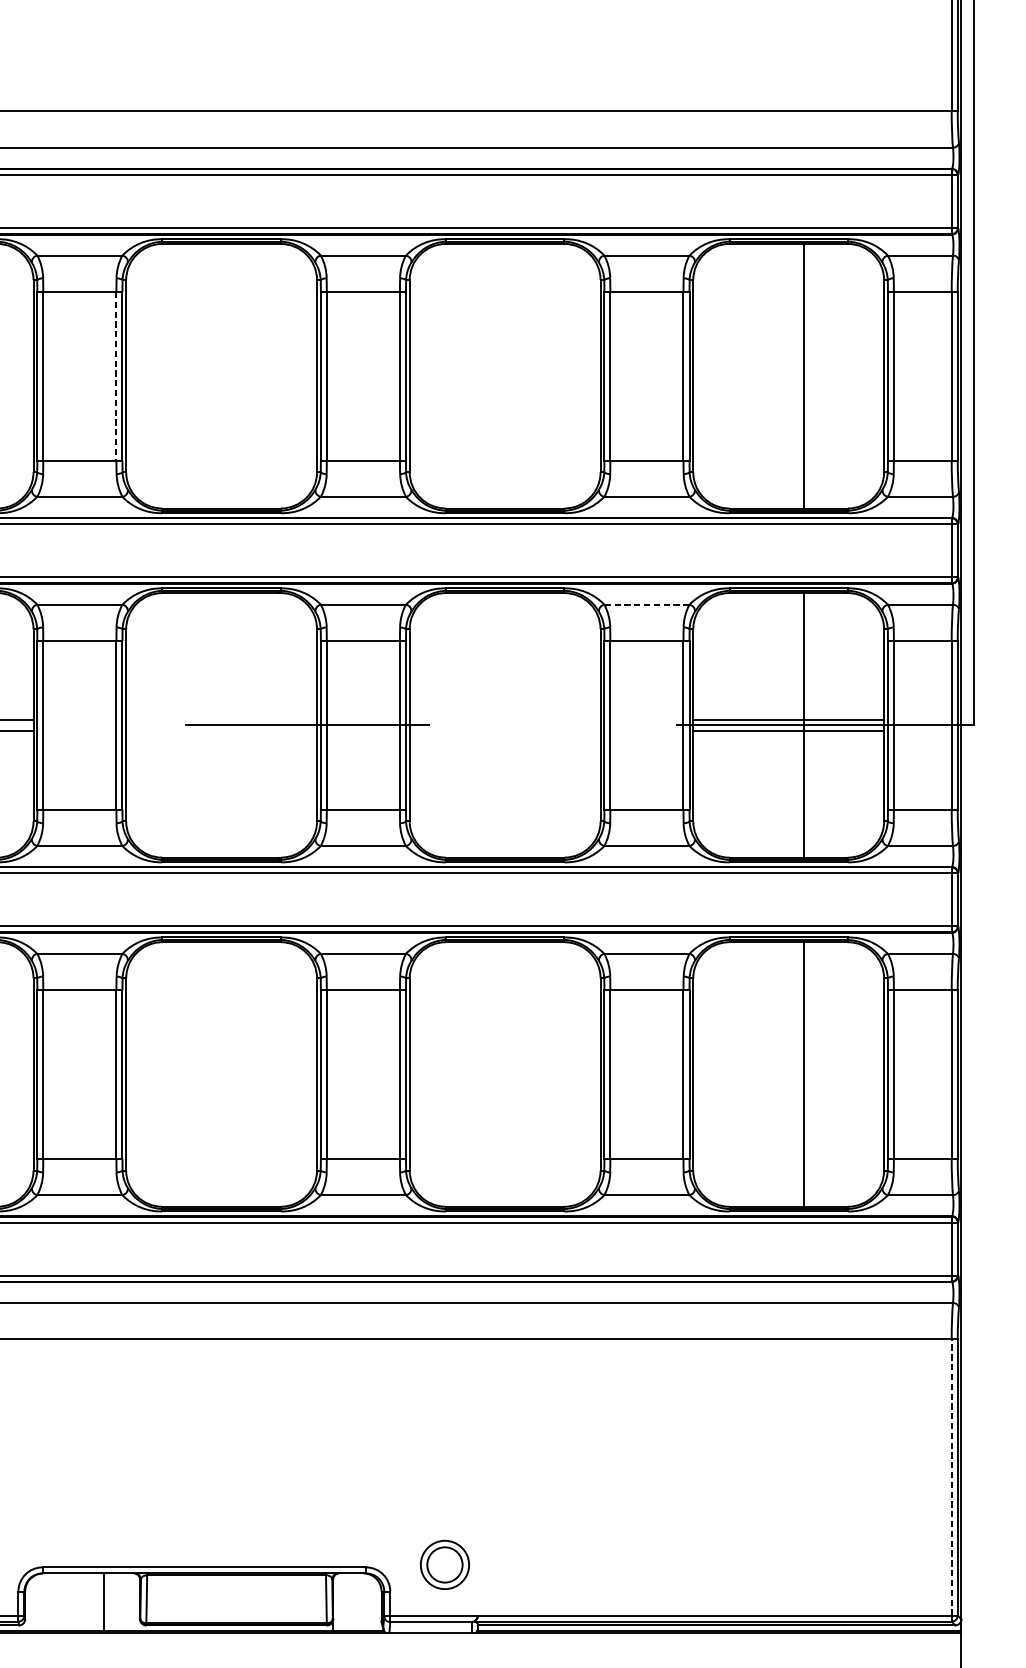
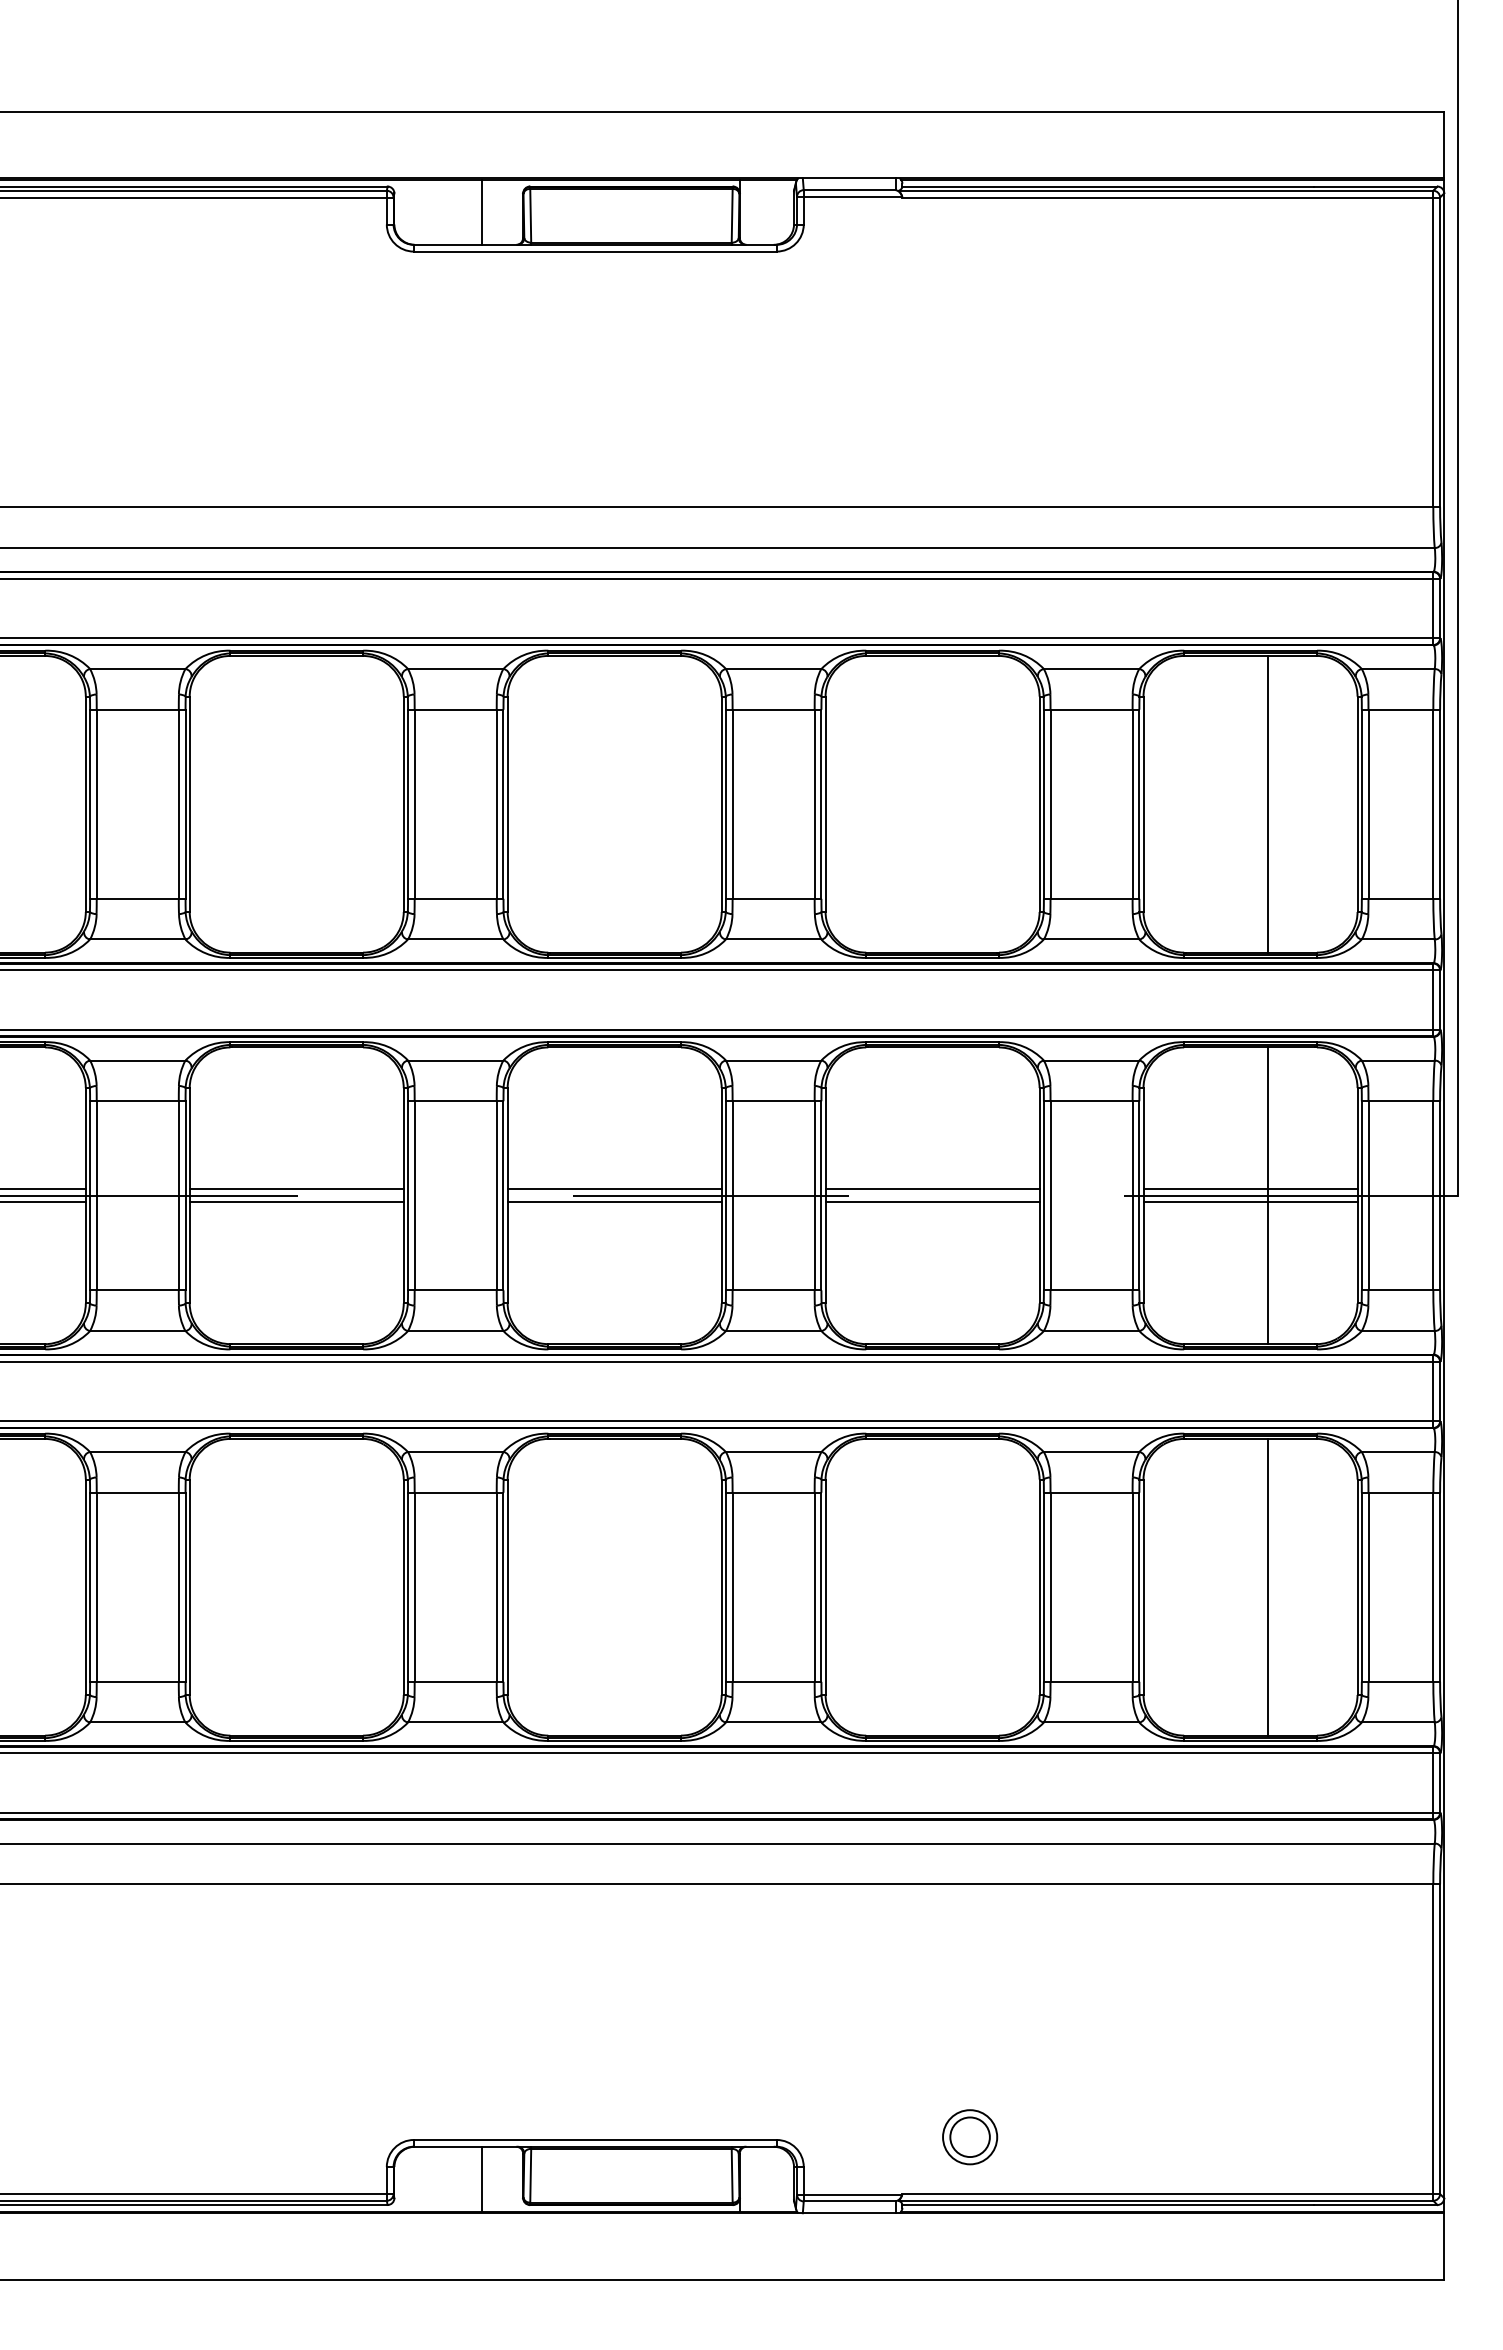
line: (116, 376) -> (496, 804), dashed -> solid
line: (646, 604) -> (1091, 1060), dashed -> solid
line: (221, 719) -> (614, 1189), added
line: (505, 719) -> (932, 1189), added
line: (221, 731) -> (614, 1202), added
line: (505, 731) -> (932, 1202), added
line: (951, 1477) -> (1433, 2039), dashed -> solid
part: (445, 1565) -> (970, 2137), moved

